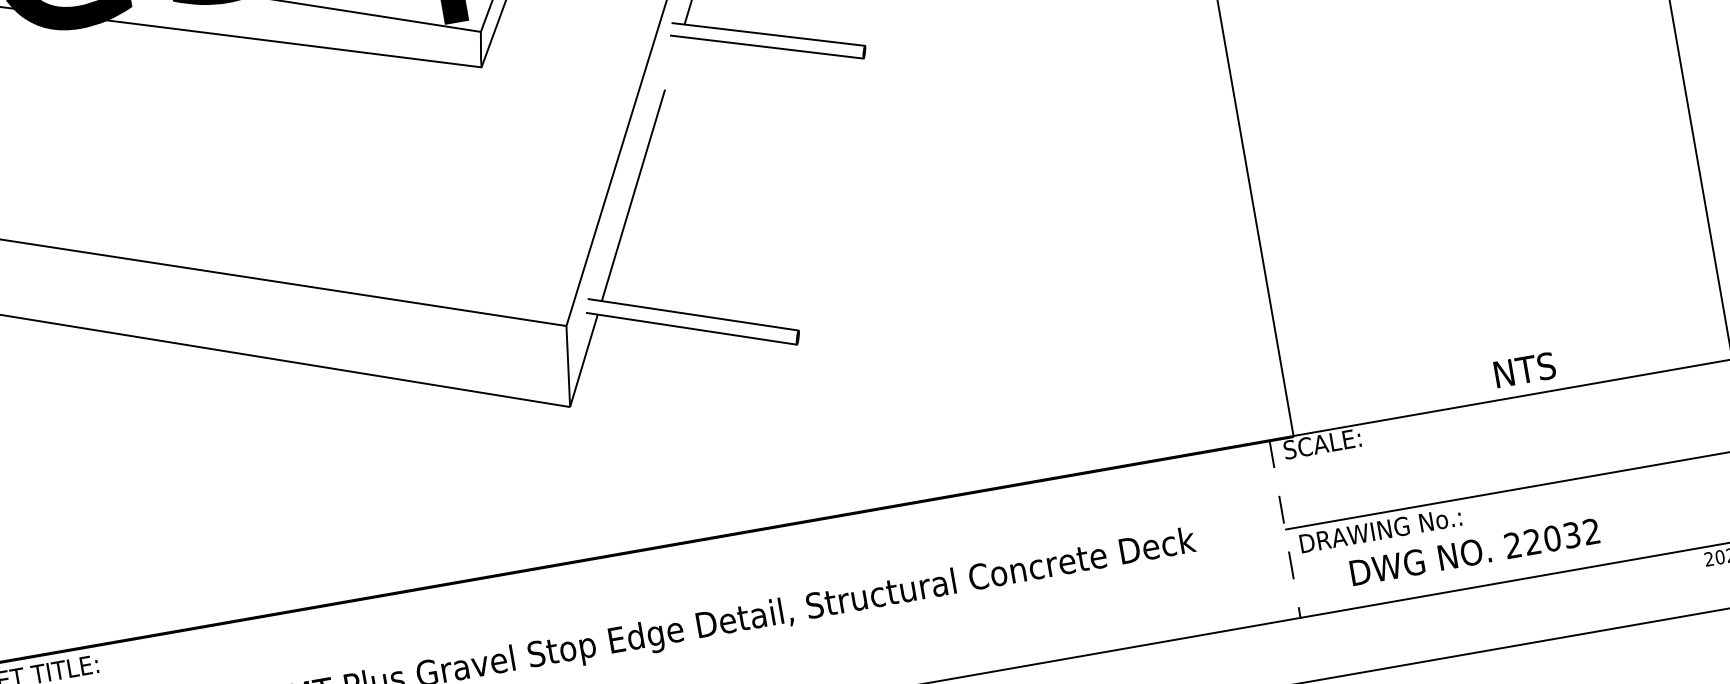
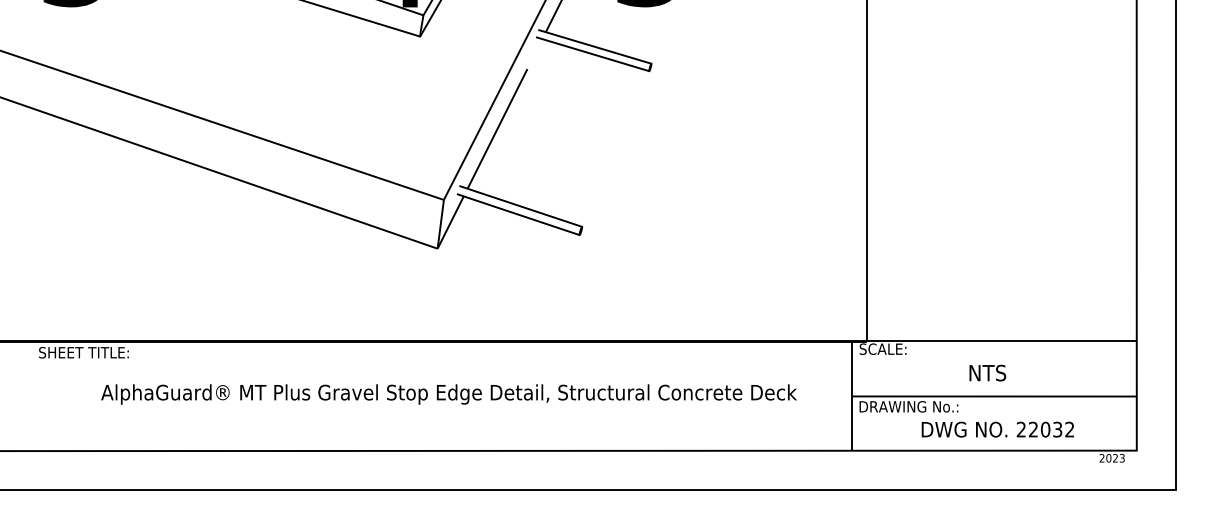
text: (1524, 369) -> (987, 372), moved
line: (1284, 529) -> (851, 396), dashed -> solid
text: (1474, 551) -> (997, 429), moved

